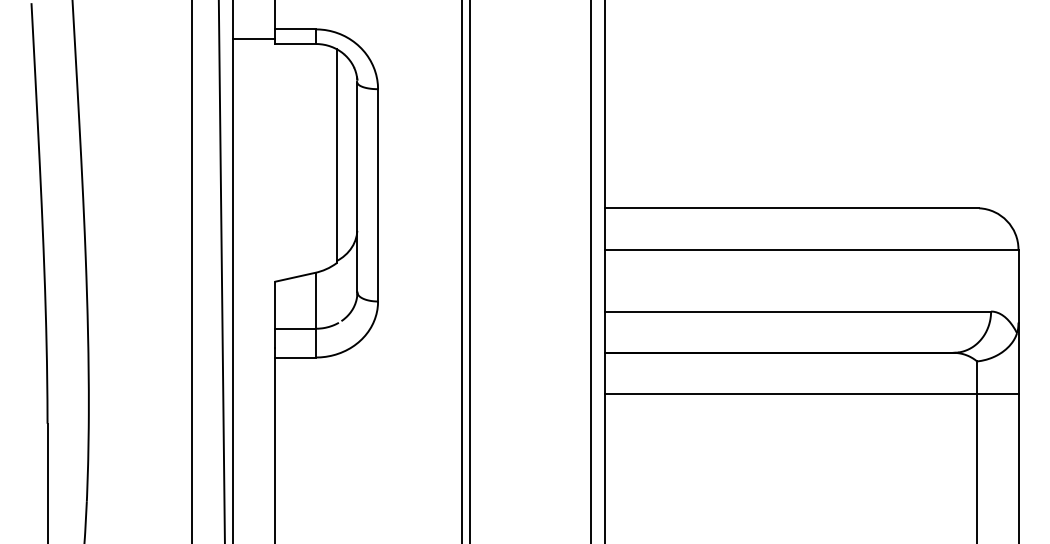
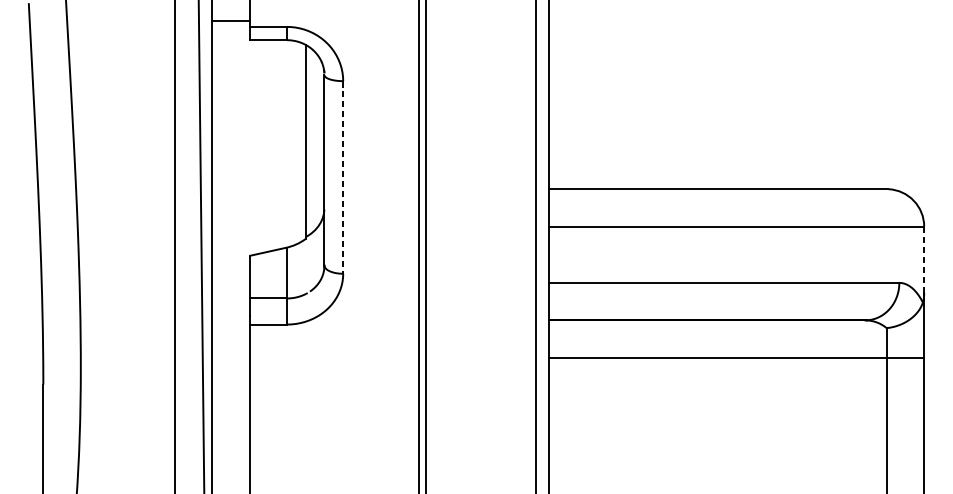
line: (253, 39) -> (230, 20), moved
line: (378, 195) -> (343, 177), solid -> dashed
line: (1018, 286) -> (924, 260), solid -> dashed

